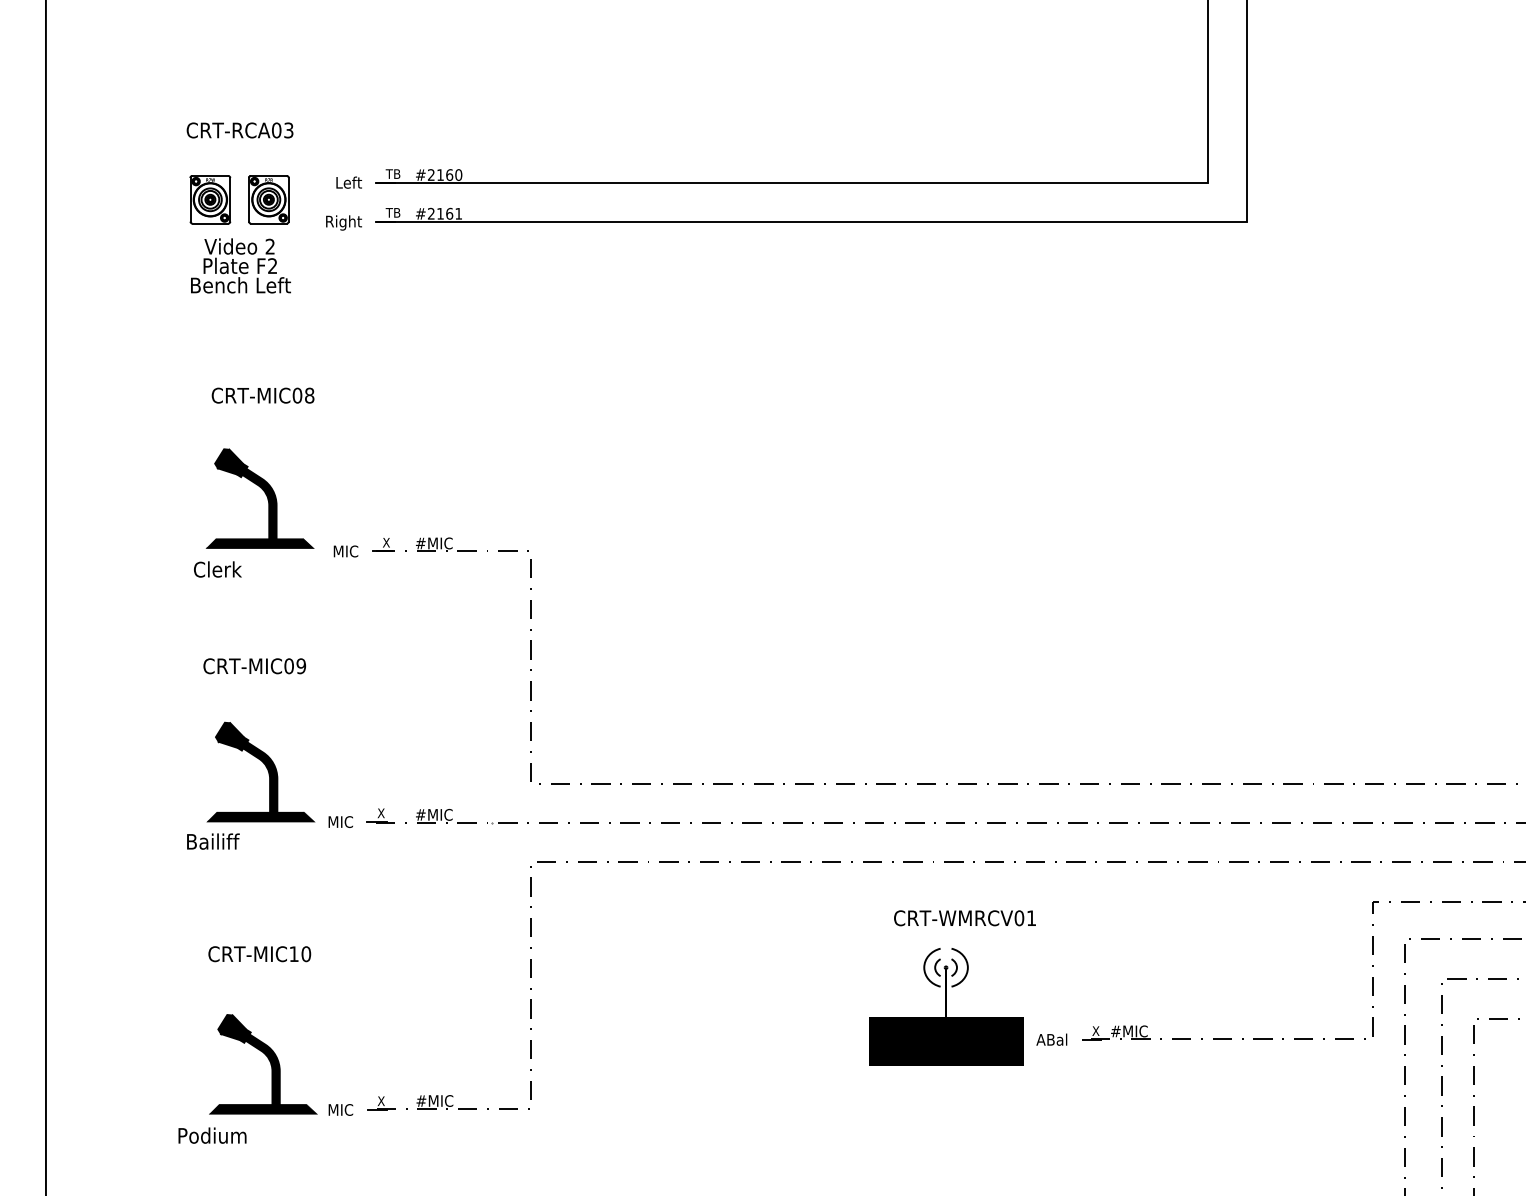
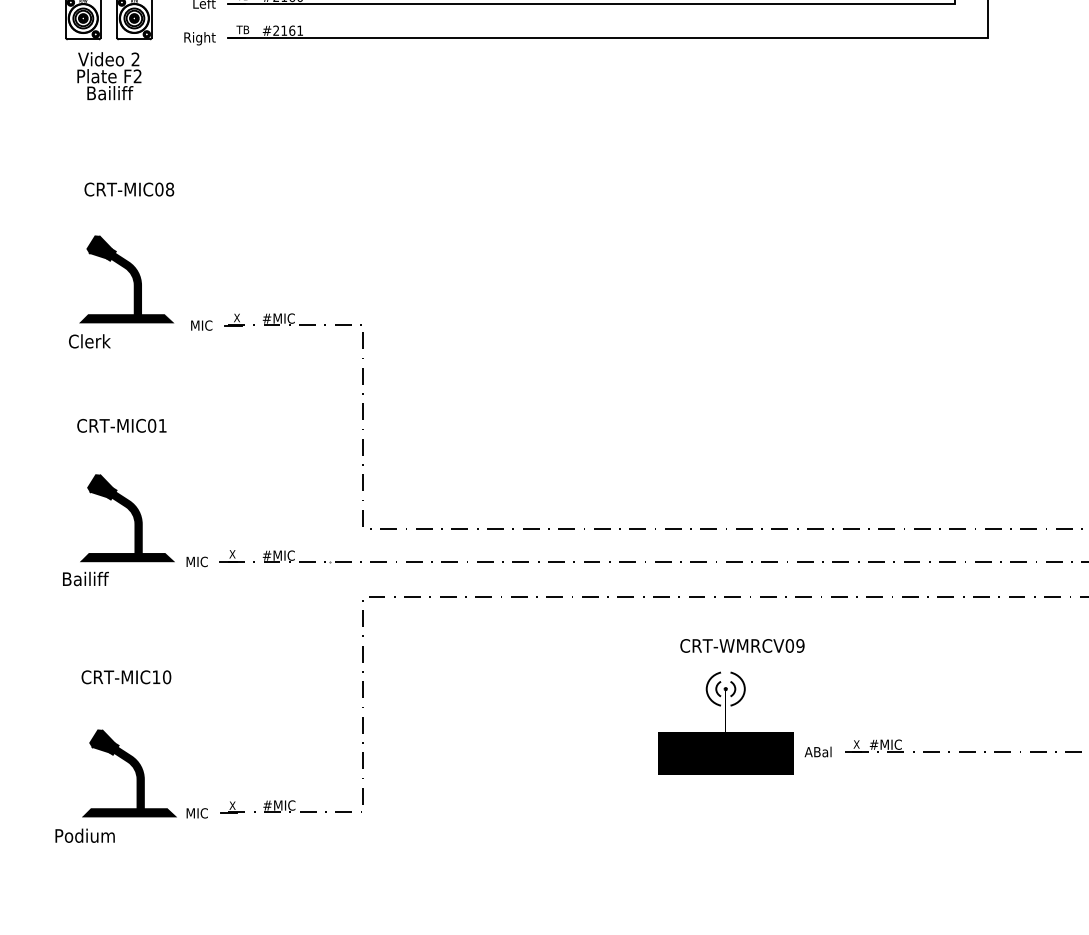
text: (241, 285) -> (110, 93), Bench Left -> Bailiff
text: (301, 666) -> (162, 426), CRT-MIC09 -> CRT-MIC01
text: (1031, 918) -> (800, 646), CRT-WMRCV01 -> CRT-WMRCV09

